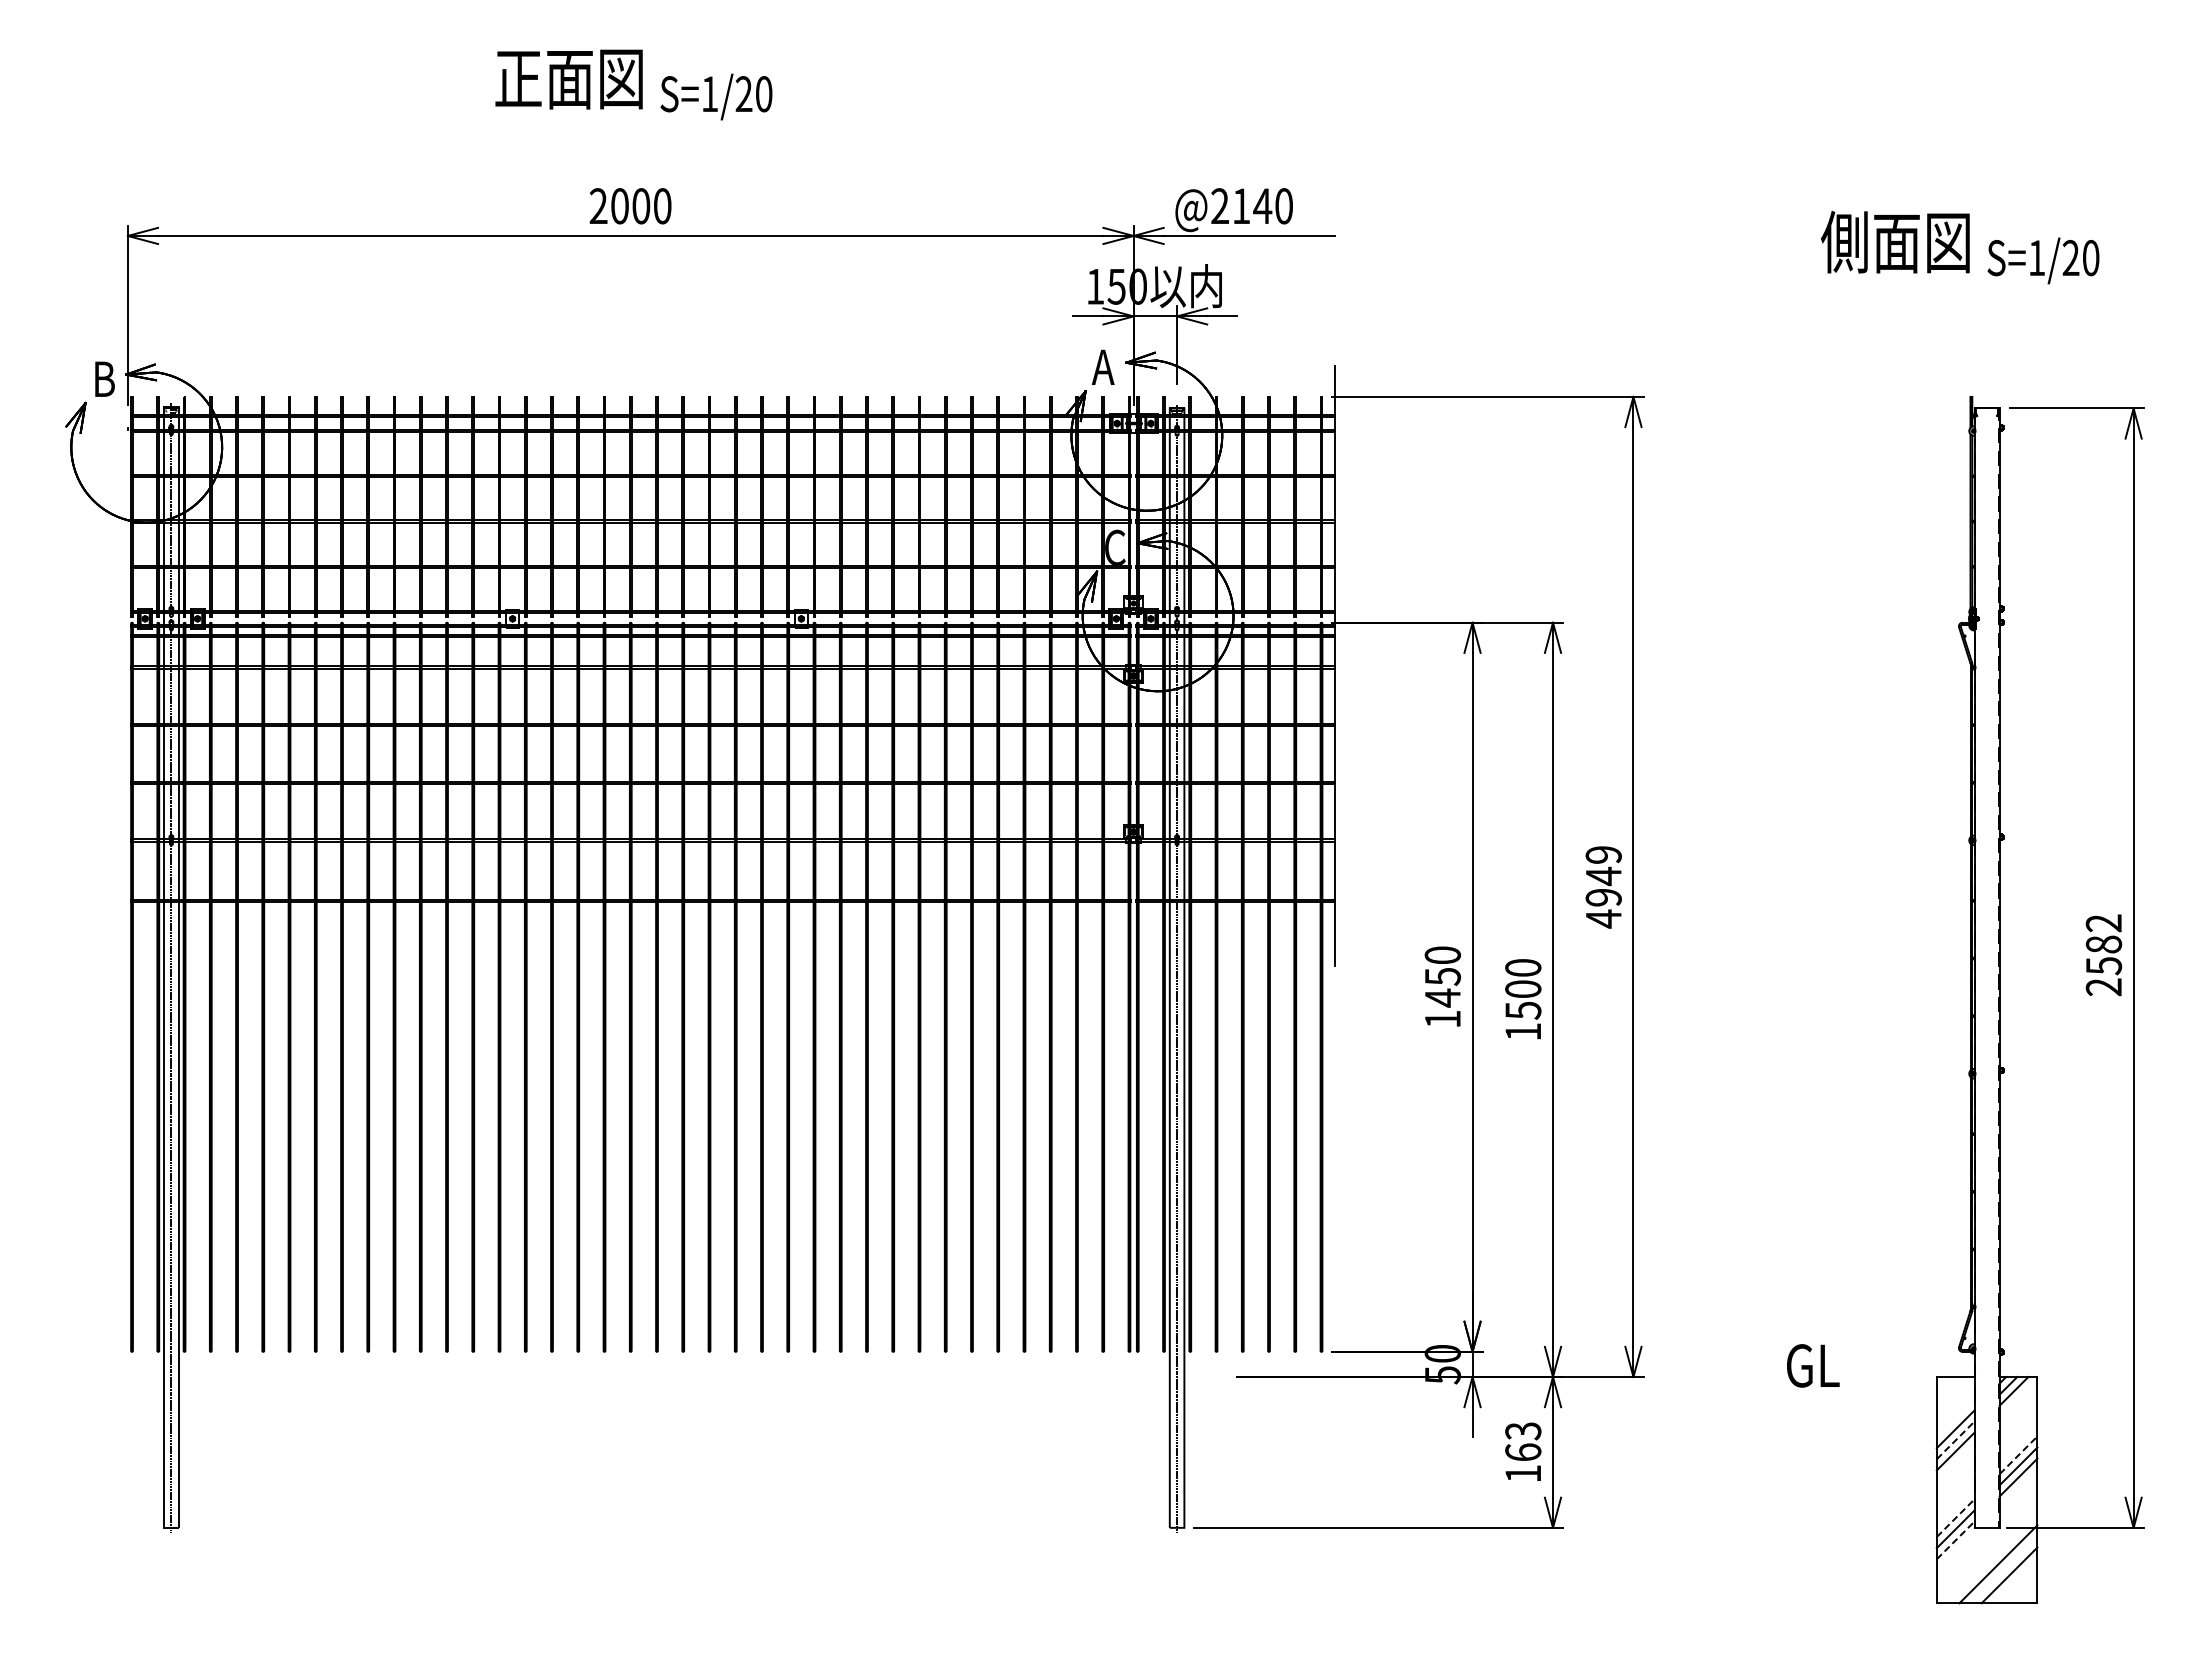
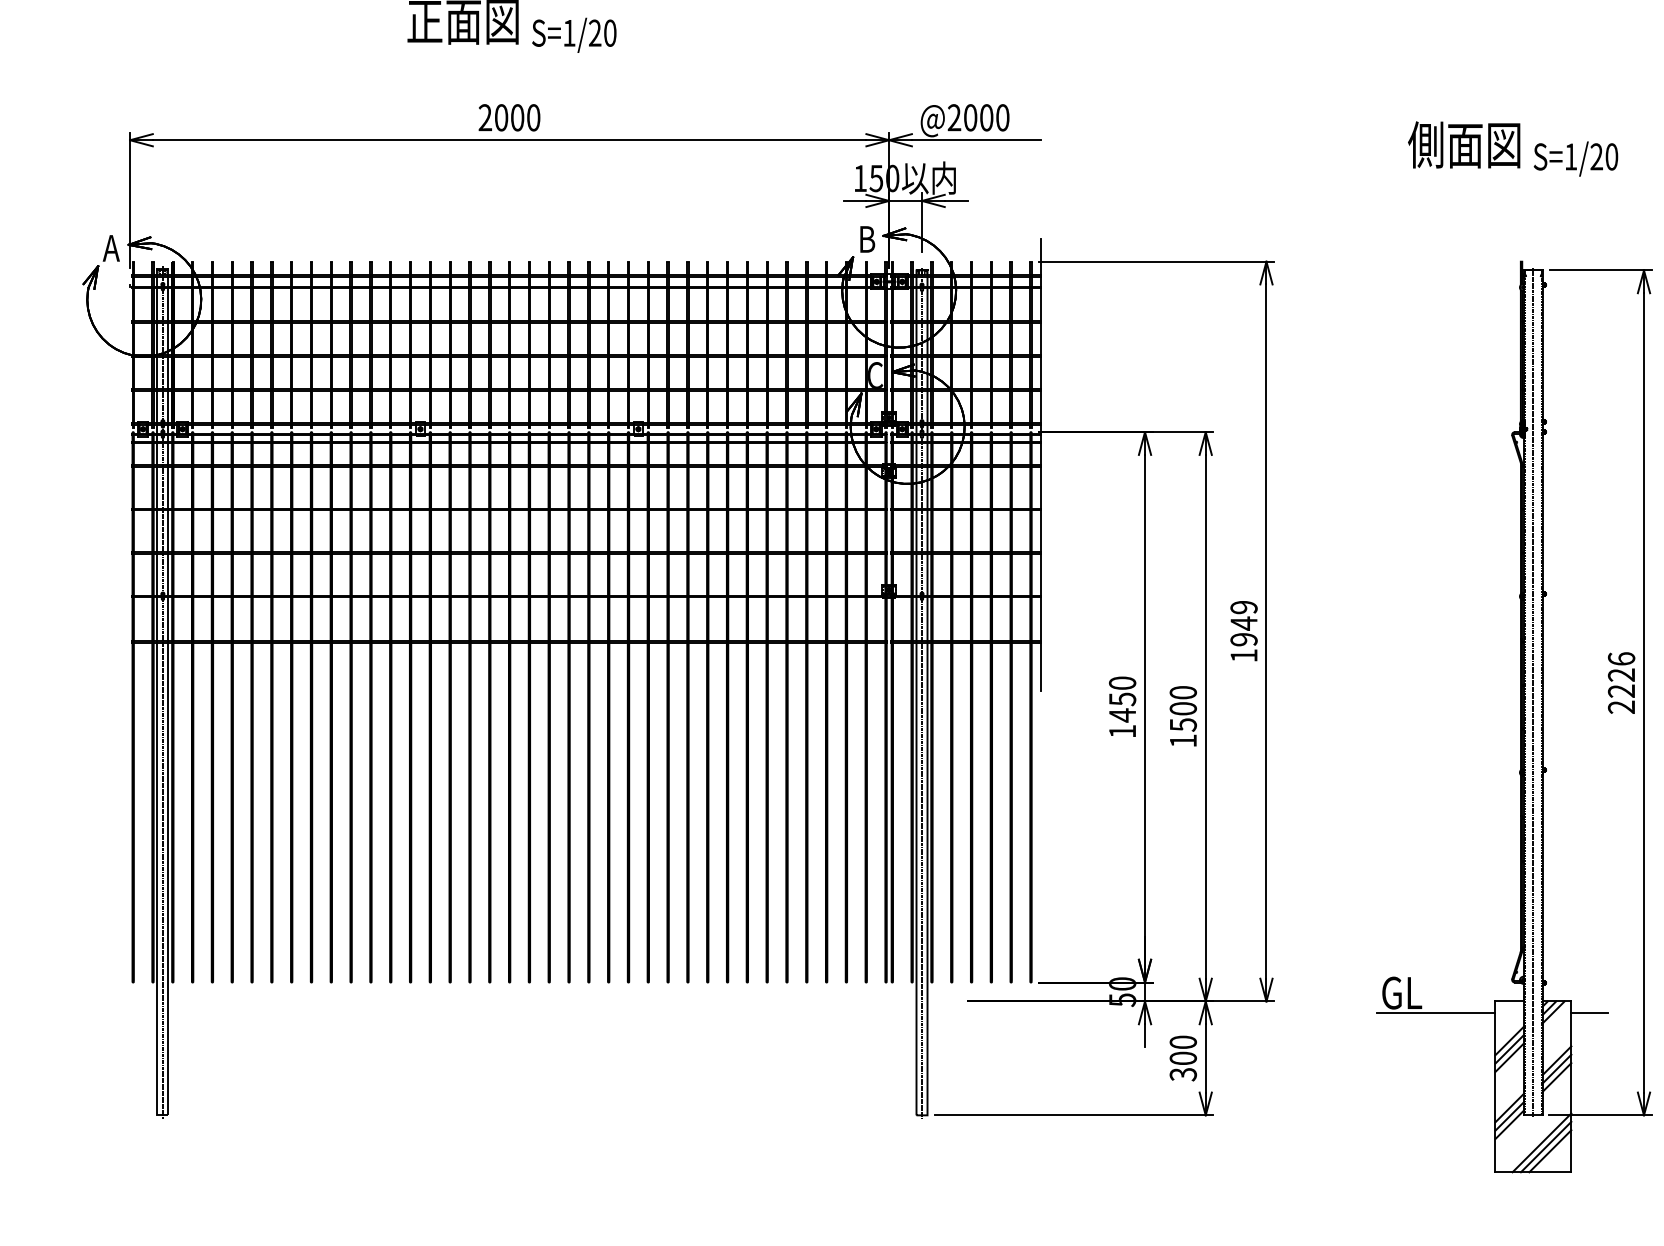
text: (1252, 206) -> (978, 117), @2140 -> @2000
text: (1102, 366) -> (865, 238), A -> B
text: (102, 378) -> (110, 247), B -> A
text: (1603, 918) -> (1243, 655), 4949 -> 1949
text: (2103, 944) -> (1621, 675), 2582 -> 2226
line: (1987, 967) -> (1533, 692), added
line: (1857, 1392) -> (1435, 1013), added
line: (2061, 1392) -> (1589, 1013), added
line: (1955, 1440) -> (1509, 1049), dashed -> solid
text: (1523, 1452) -> (1183, 1058), 163 -> 300
line: (2018, 1455) -> (1557, 1060), dashed -> solid
line: (1955, 1518) -> (1509, 1108), dashed -> solid
line: (1955, 1540) -> (1509, 1124), dashed -> solid
line: (2003, 1569) -> (1545, 1146), added

